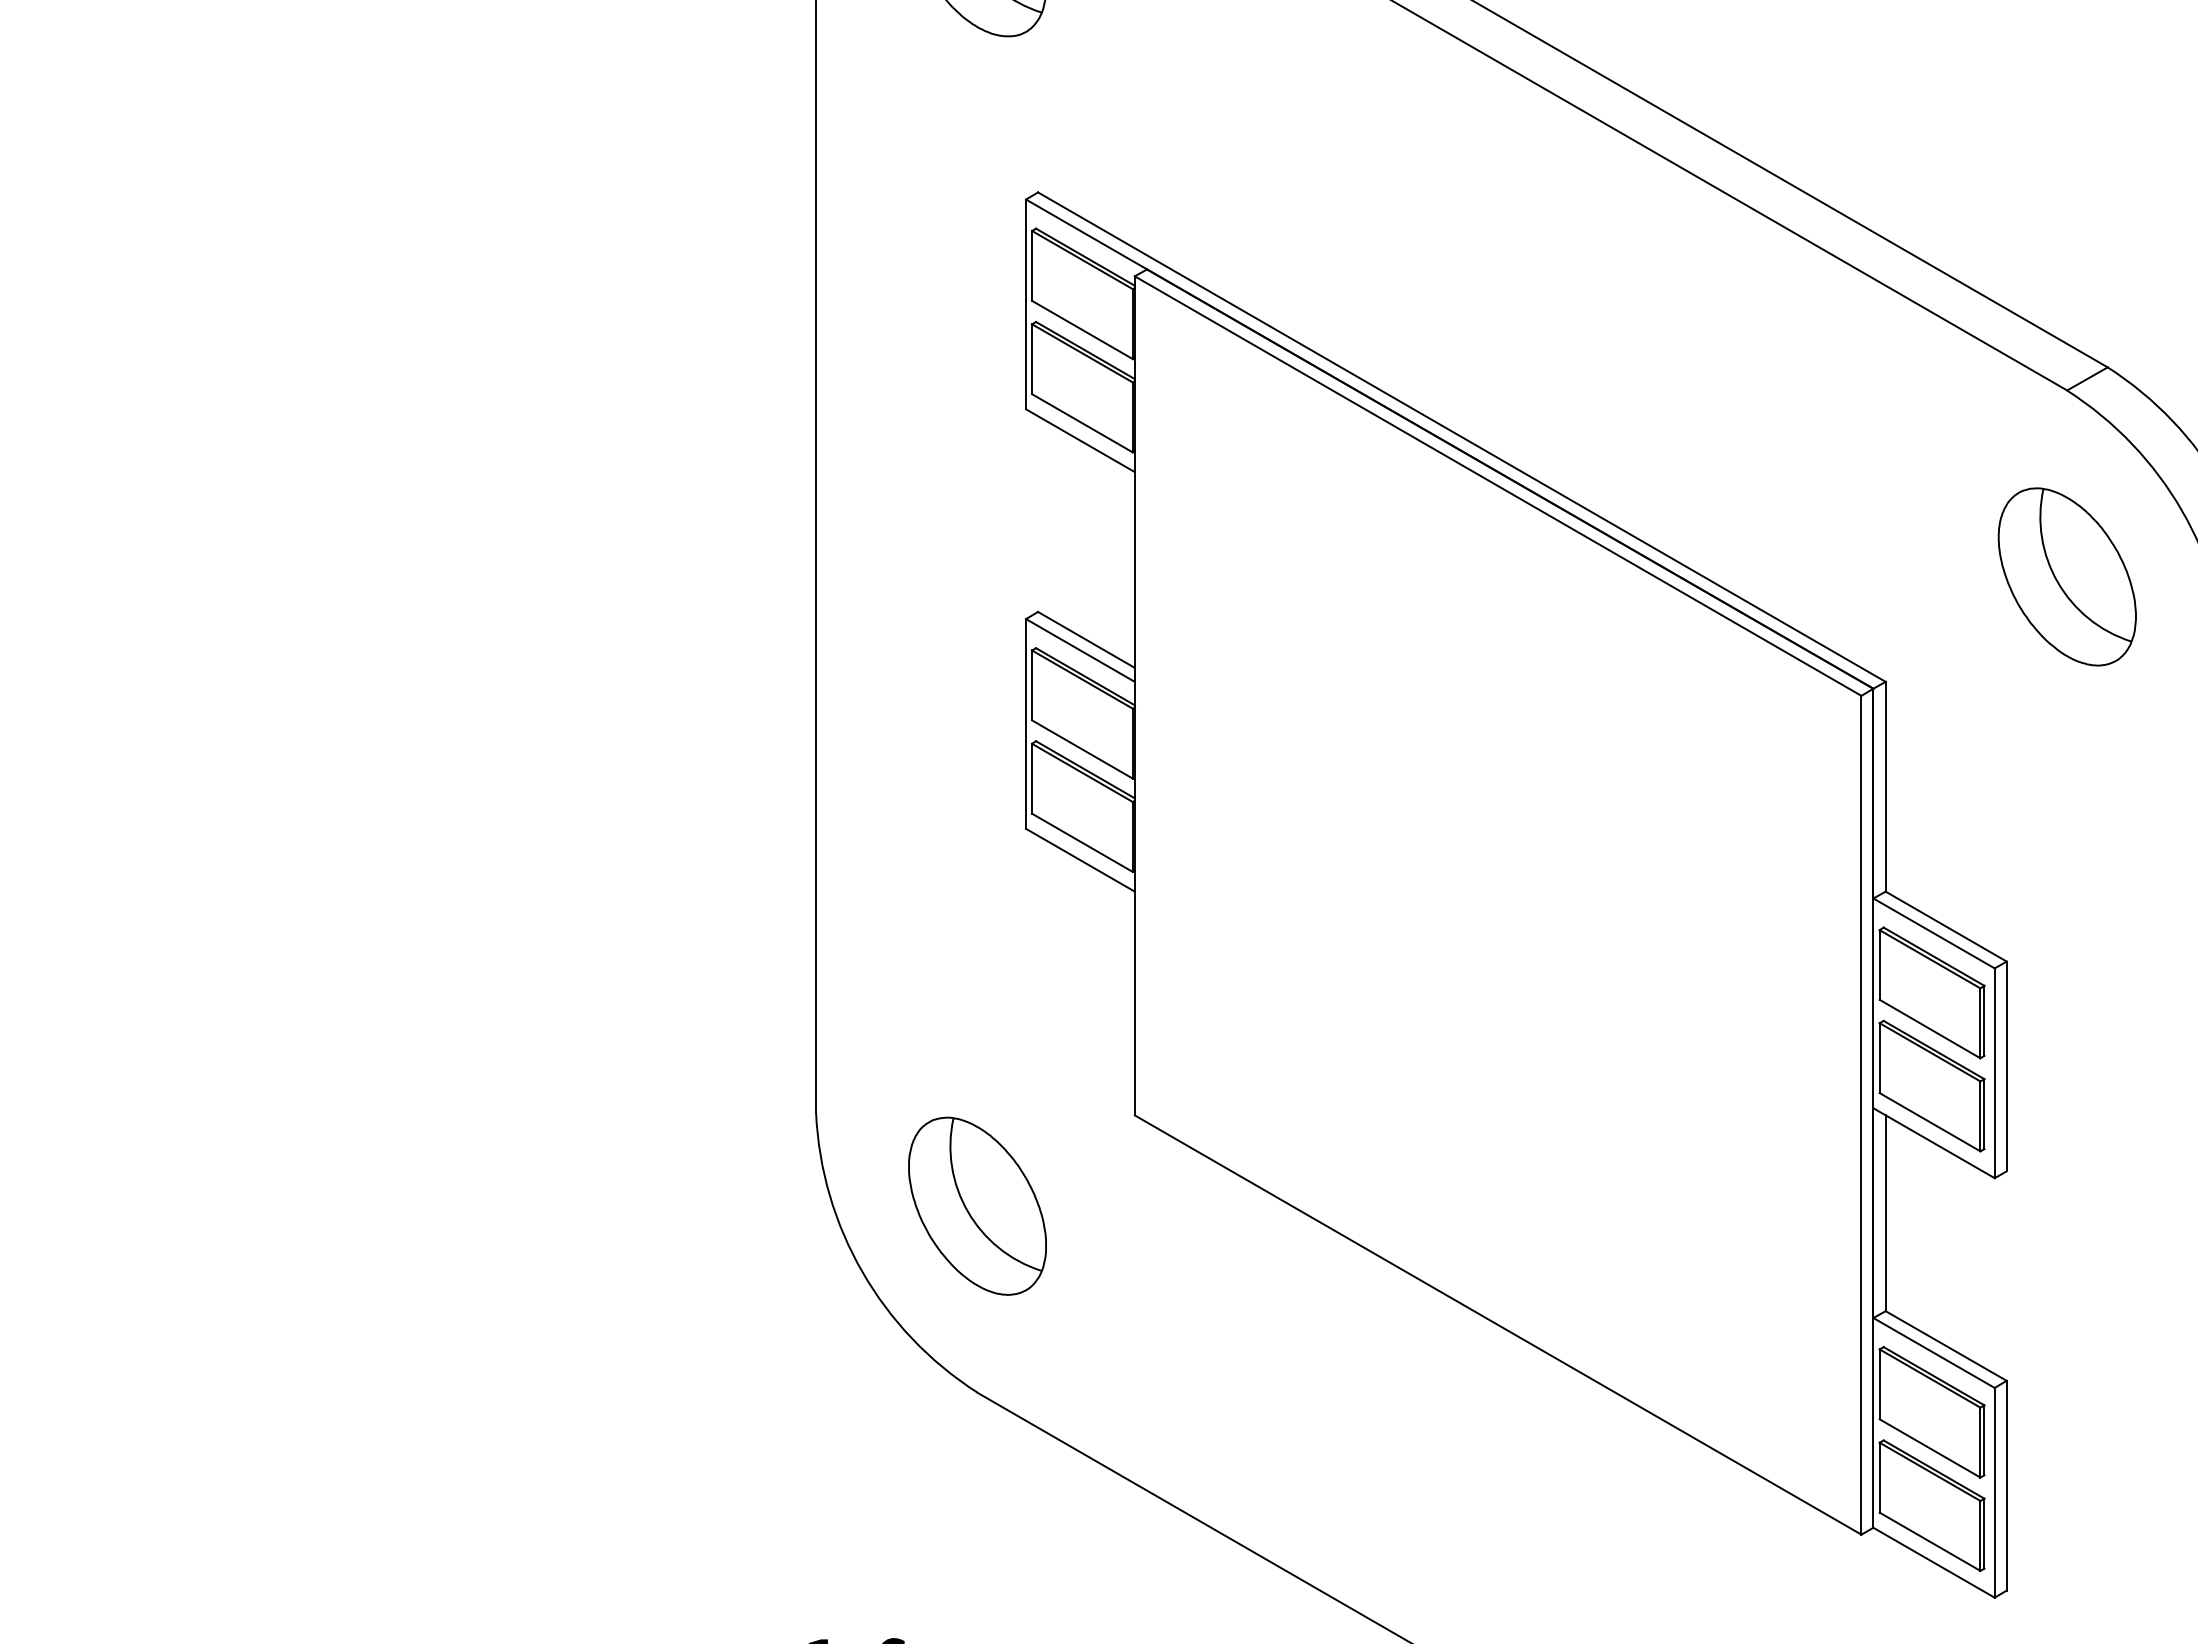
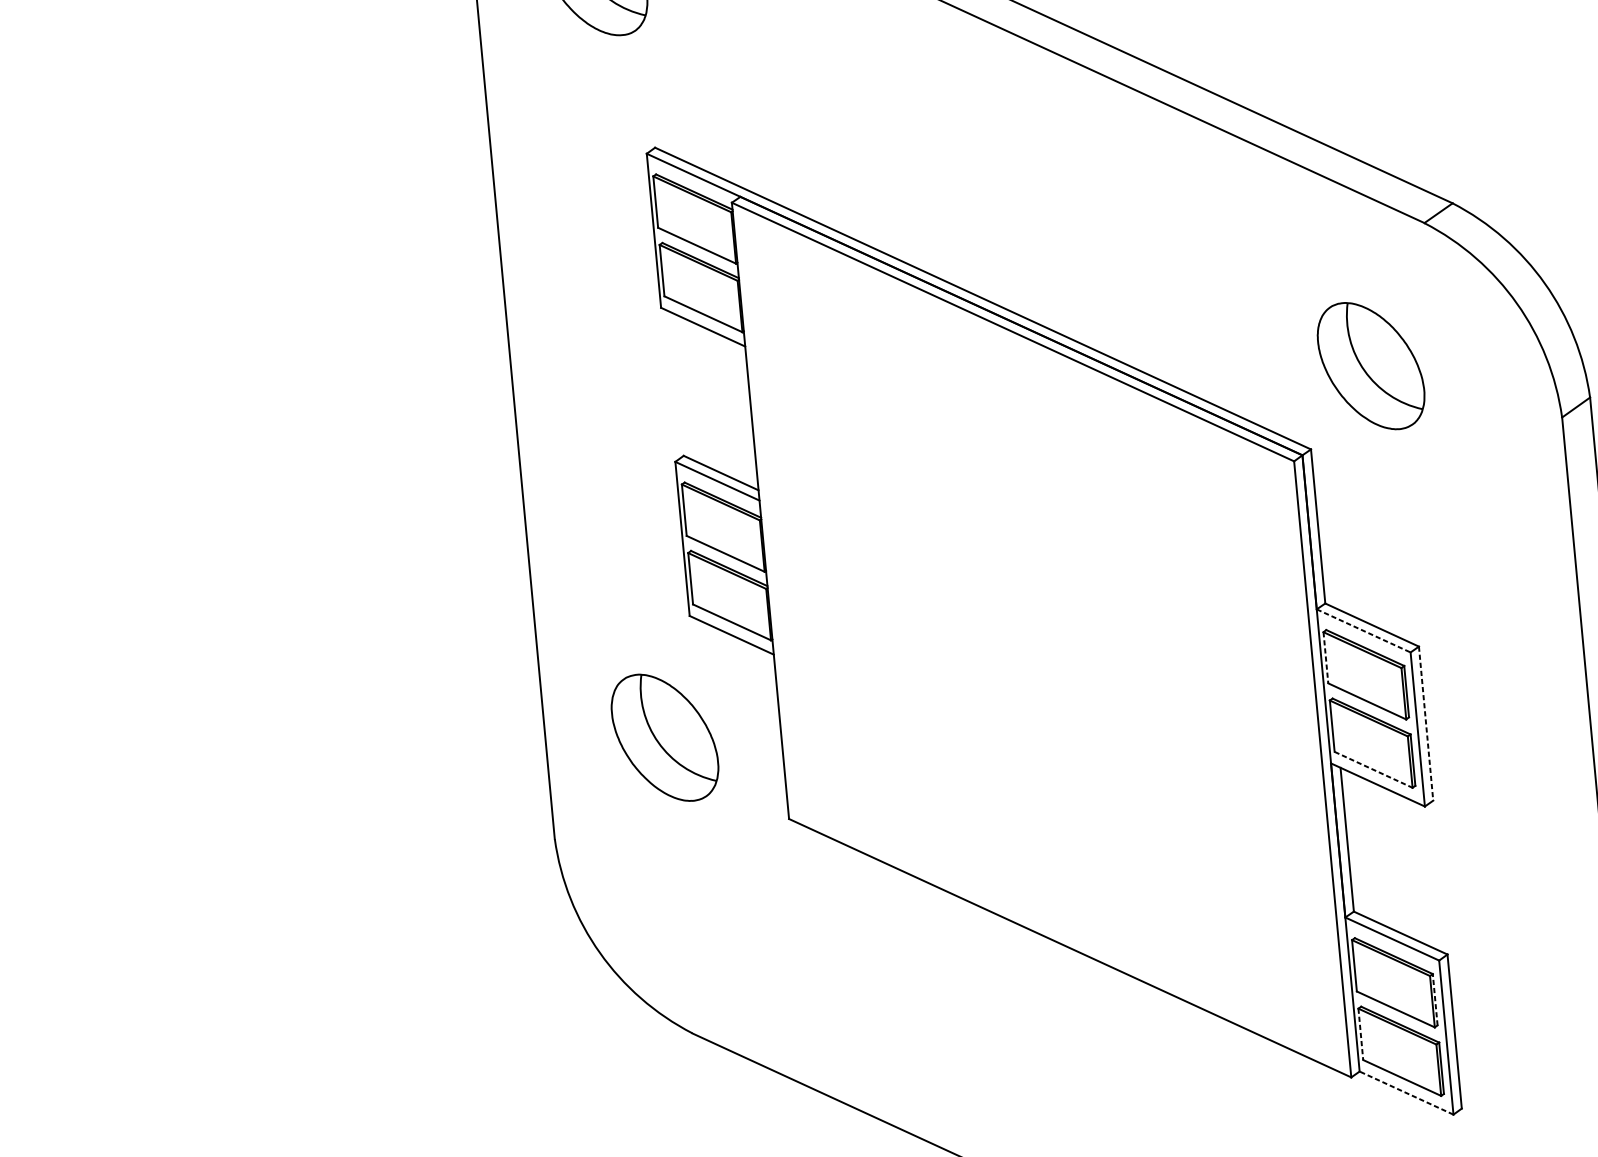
part: (2066, 576) -> (1370, 365), moved
line: (1934, 933) -> (1364, 630), solid -> dashed
line: (1879, 964) -> (1325, 657), solid -> dashed
line: (2006, 1066) -> (1425, 723), solid -> dashed
line: (1930, 1122) -> (1373, 770), solid -> dashed
part: (977, 1205) -> (664, 737), moved
line: (1984, 1440) -> (1435, 999), solid -> dashed
line: (1879, 1477) -> (1360, 1034), solid -> dashed
line: (1933, 1562) -> (1406, 1092), solid -> dashed

